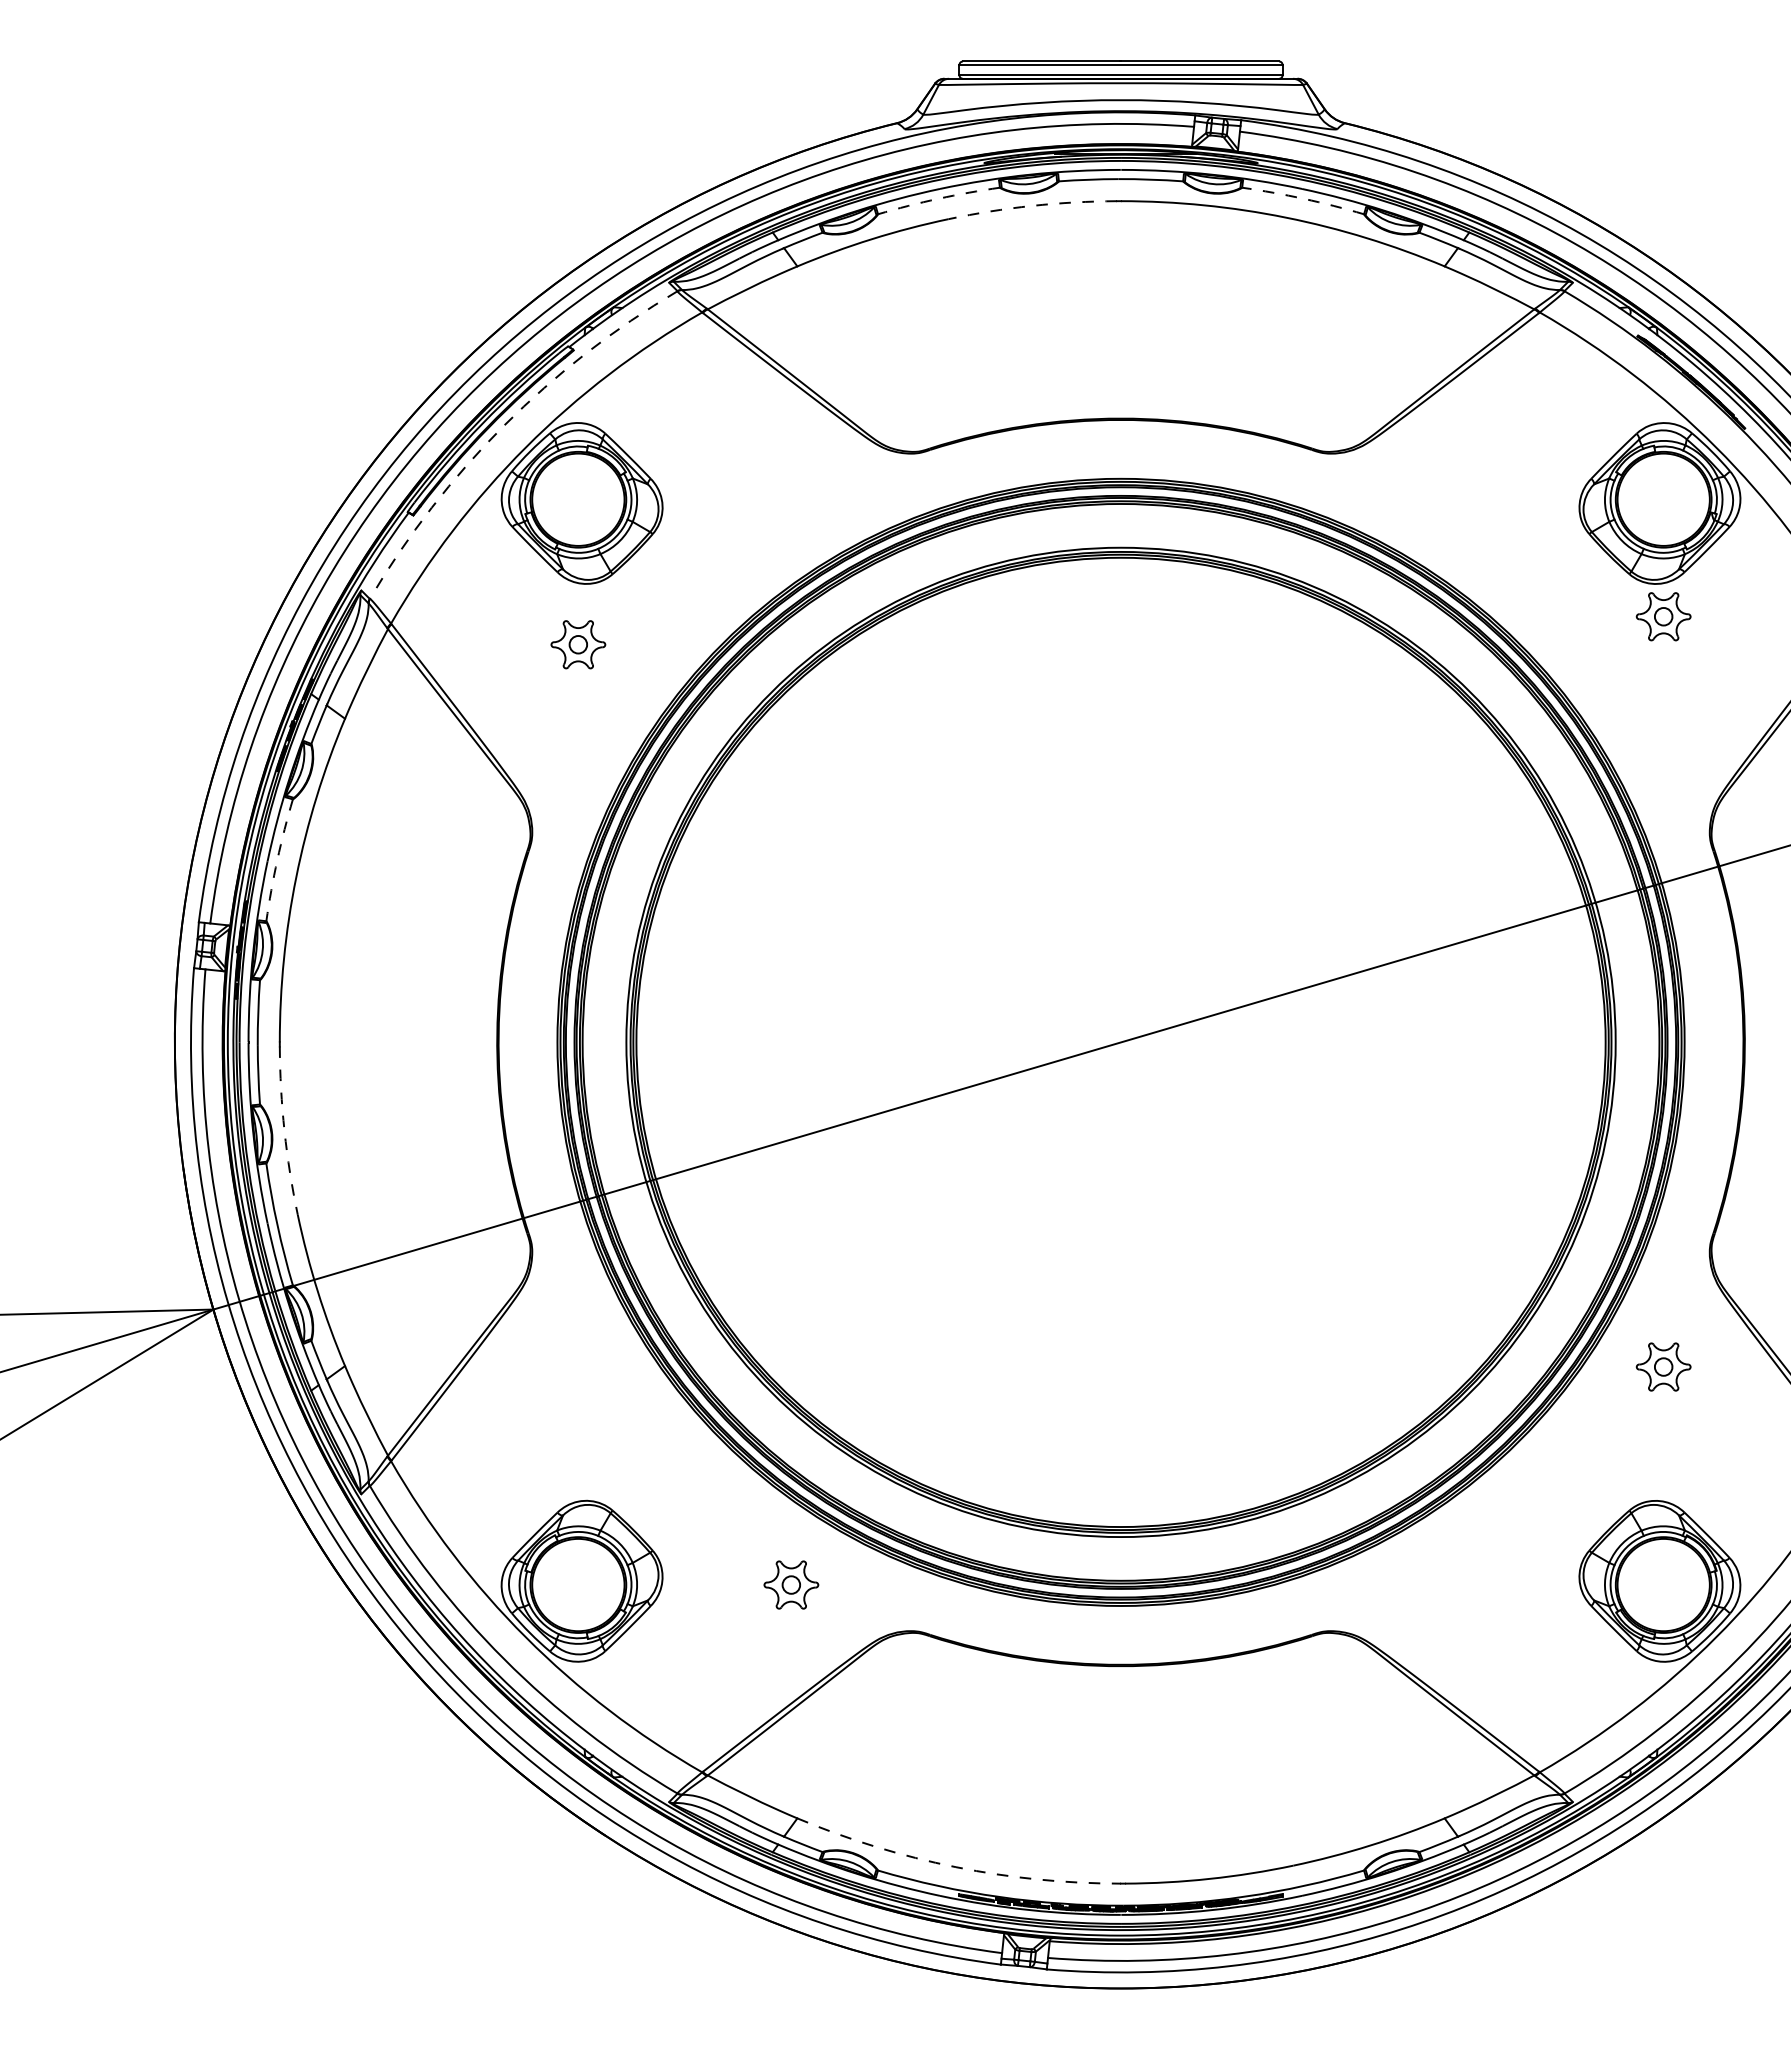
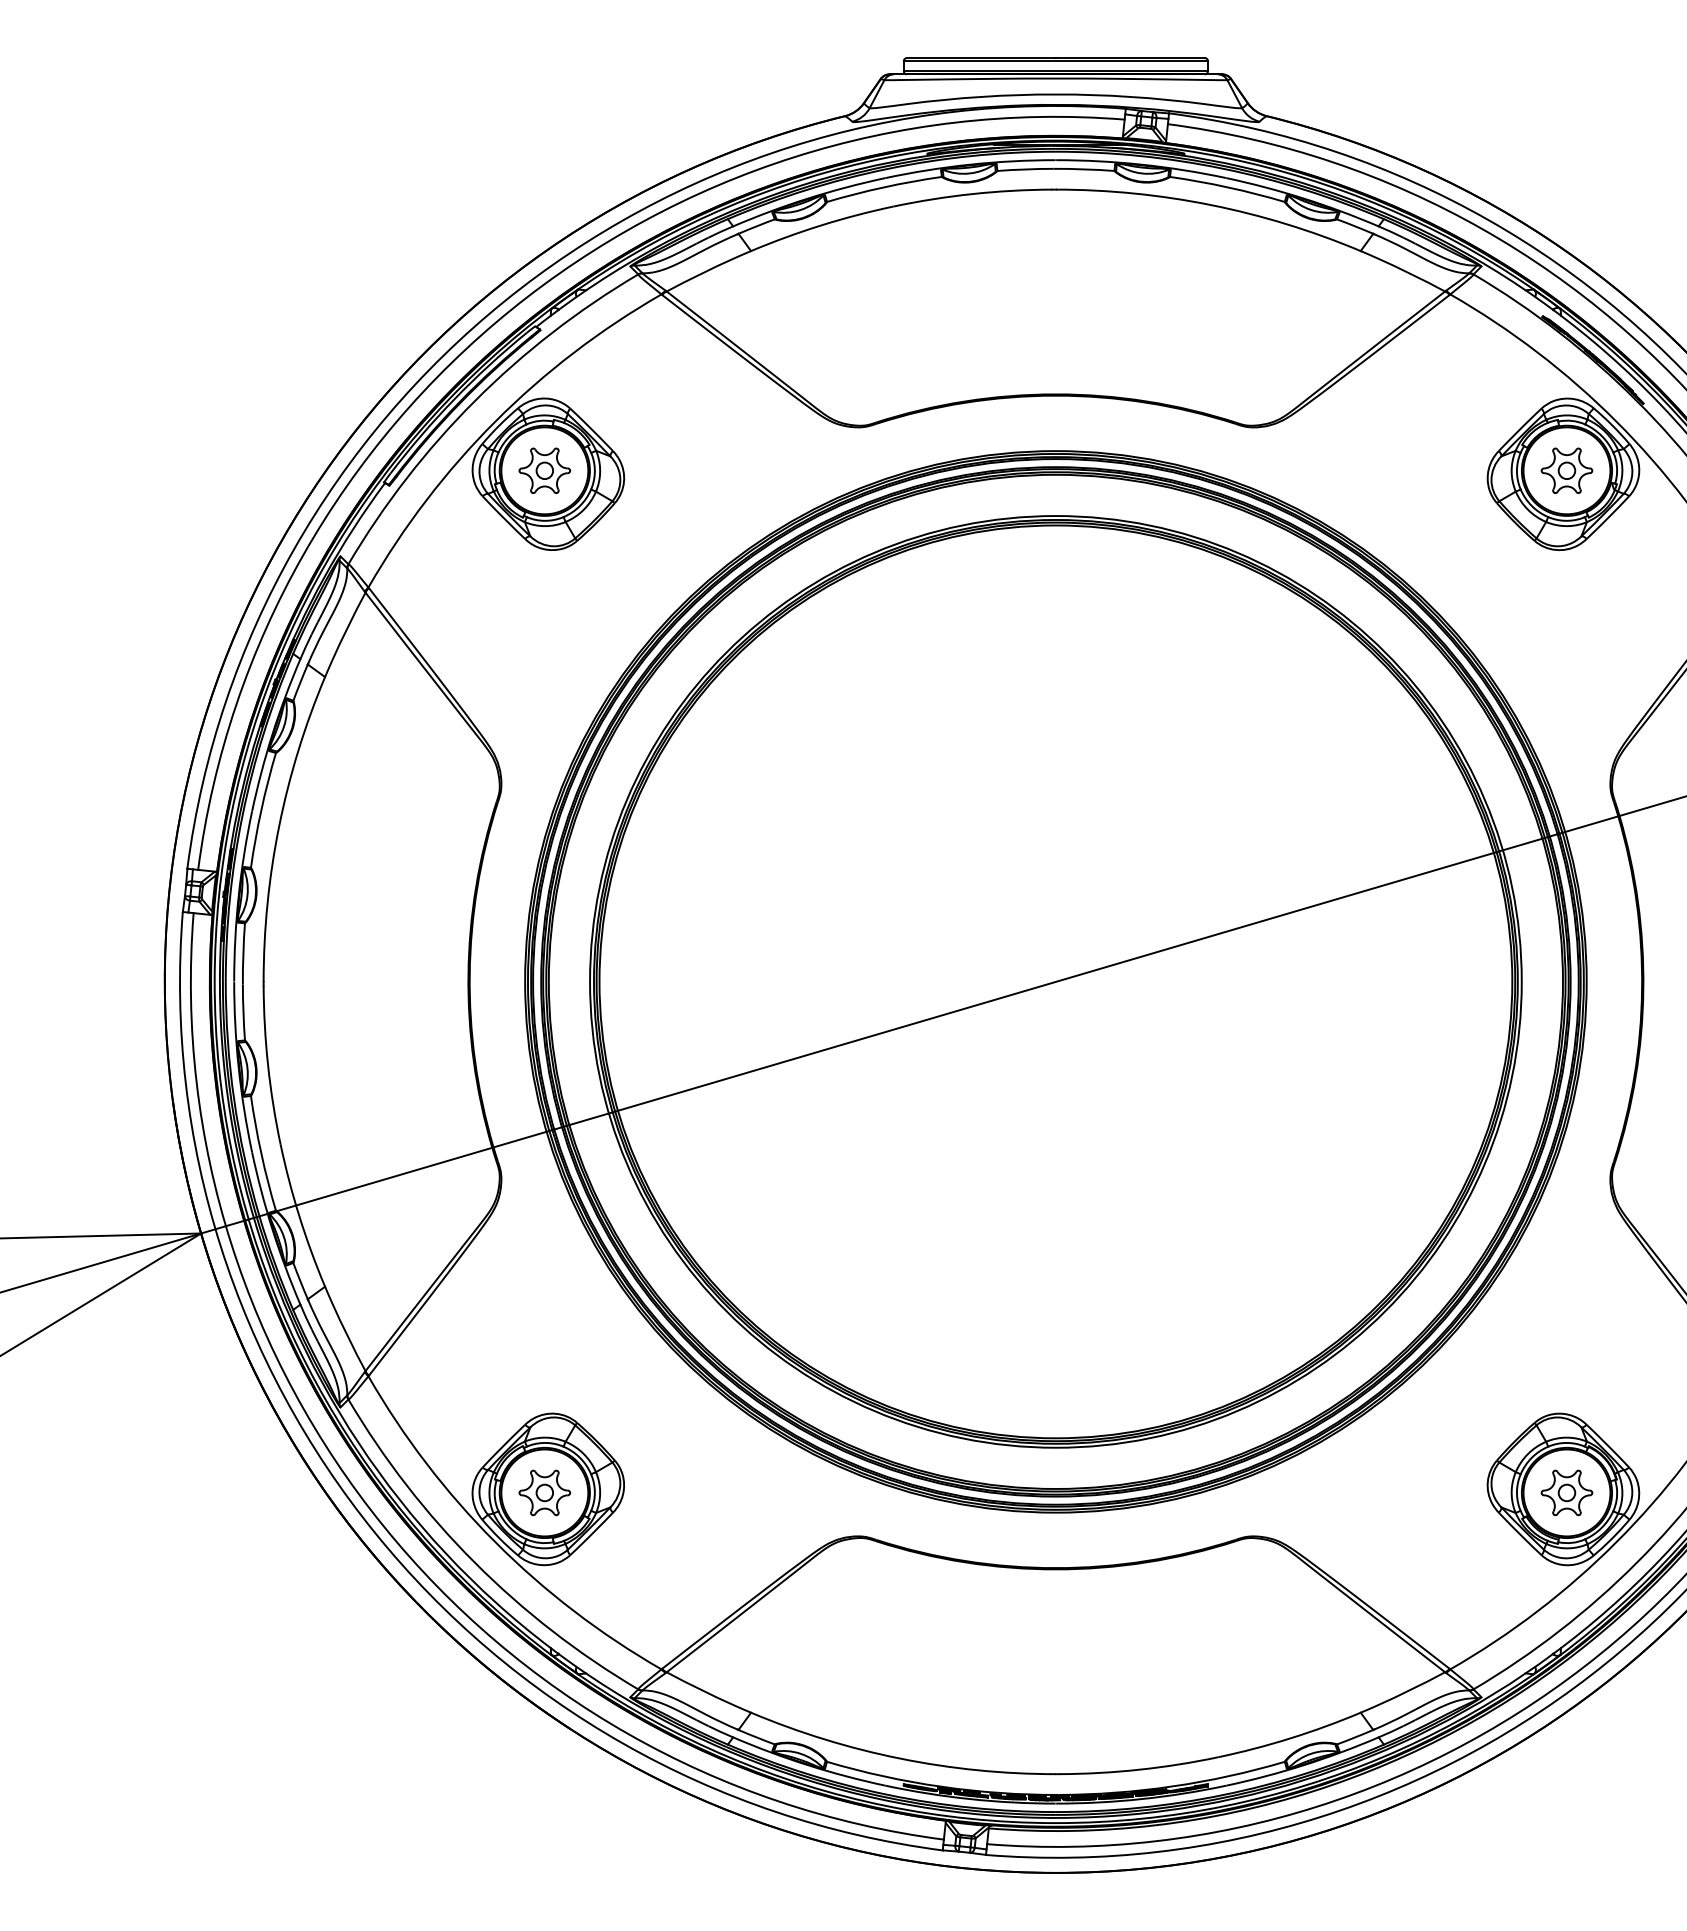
arc: (938, 198) -> (883, 187), dashed -> solid
arc: (1303, 198) -> (1227, 187), dashed -> solid
arc: (1032, 205) -> (972, 193), dashed -> solid
arc: (504, 425) -> (475, 400), dashed -> solid
part: (1663, 616) -> (1566, 470), moved
part: (578, 644) -> (544, 470), moved
arc: (277, 859) -> (261, 809), dashed -> solid
arc: (284, 1131) -> (268, 1065), dashed -> solid
part: (1663, 1366) -> (1566, 1492), moved
part: (791, 1584) -> (544, 1492), moved
arc: (955, 1867) -> (900, 1758), dashed -> solid

